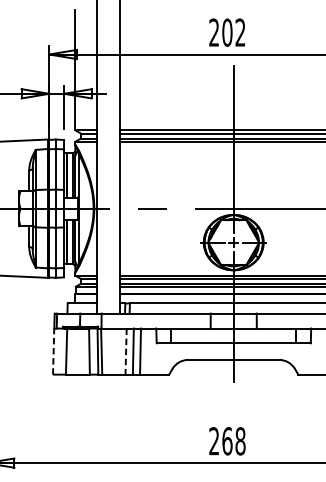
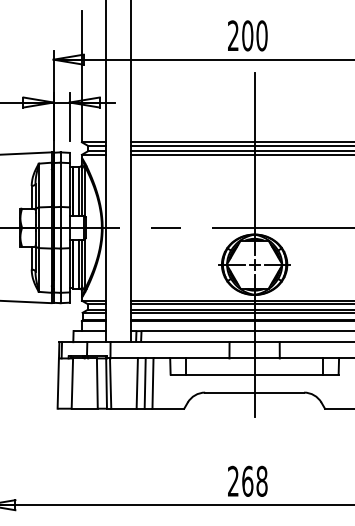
text: (240, 32) -> (261, 35), 202 -> 200
line: (53, 351) -> (58, 383), dashed -> solid
line: (126, 352) -> (137, 384), dashed -> solid

